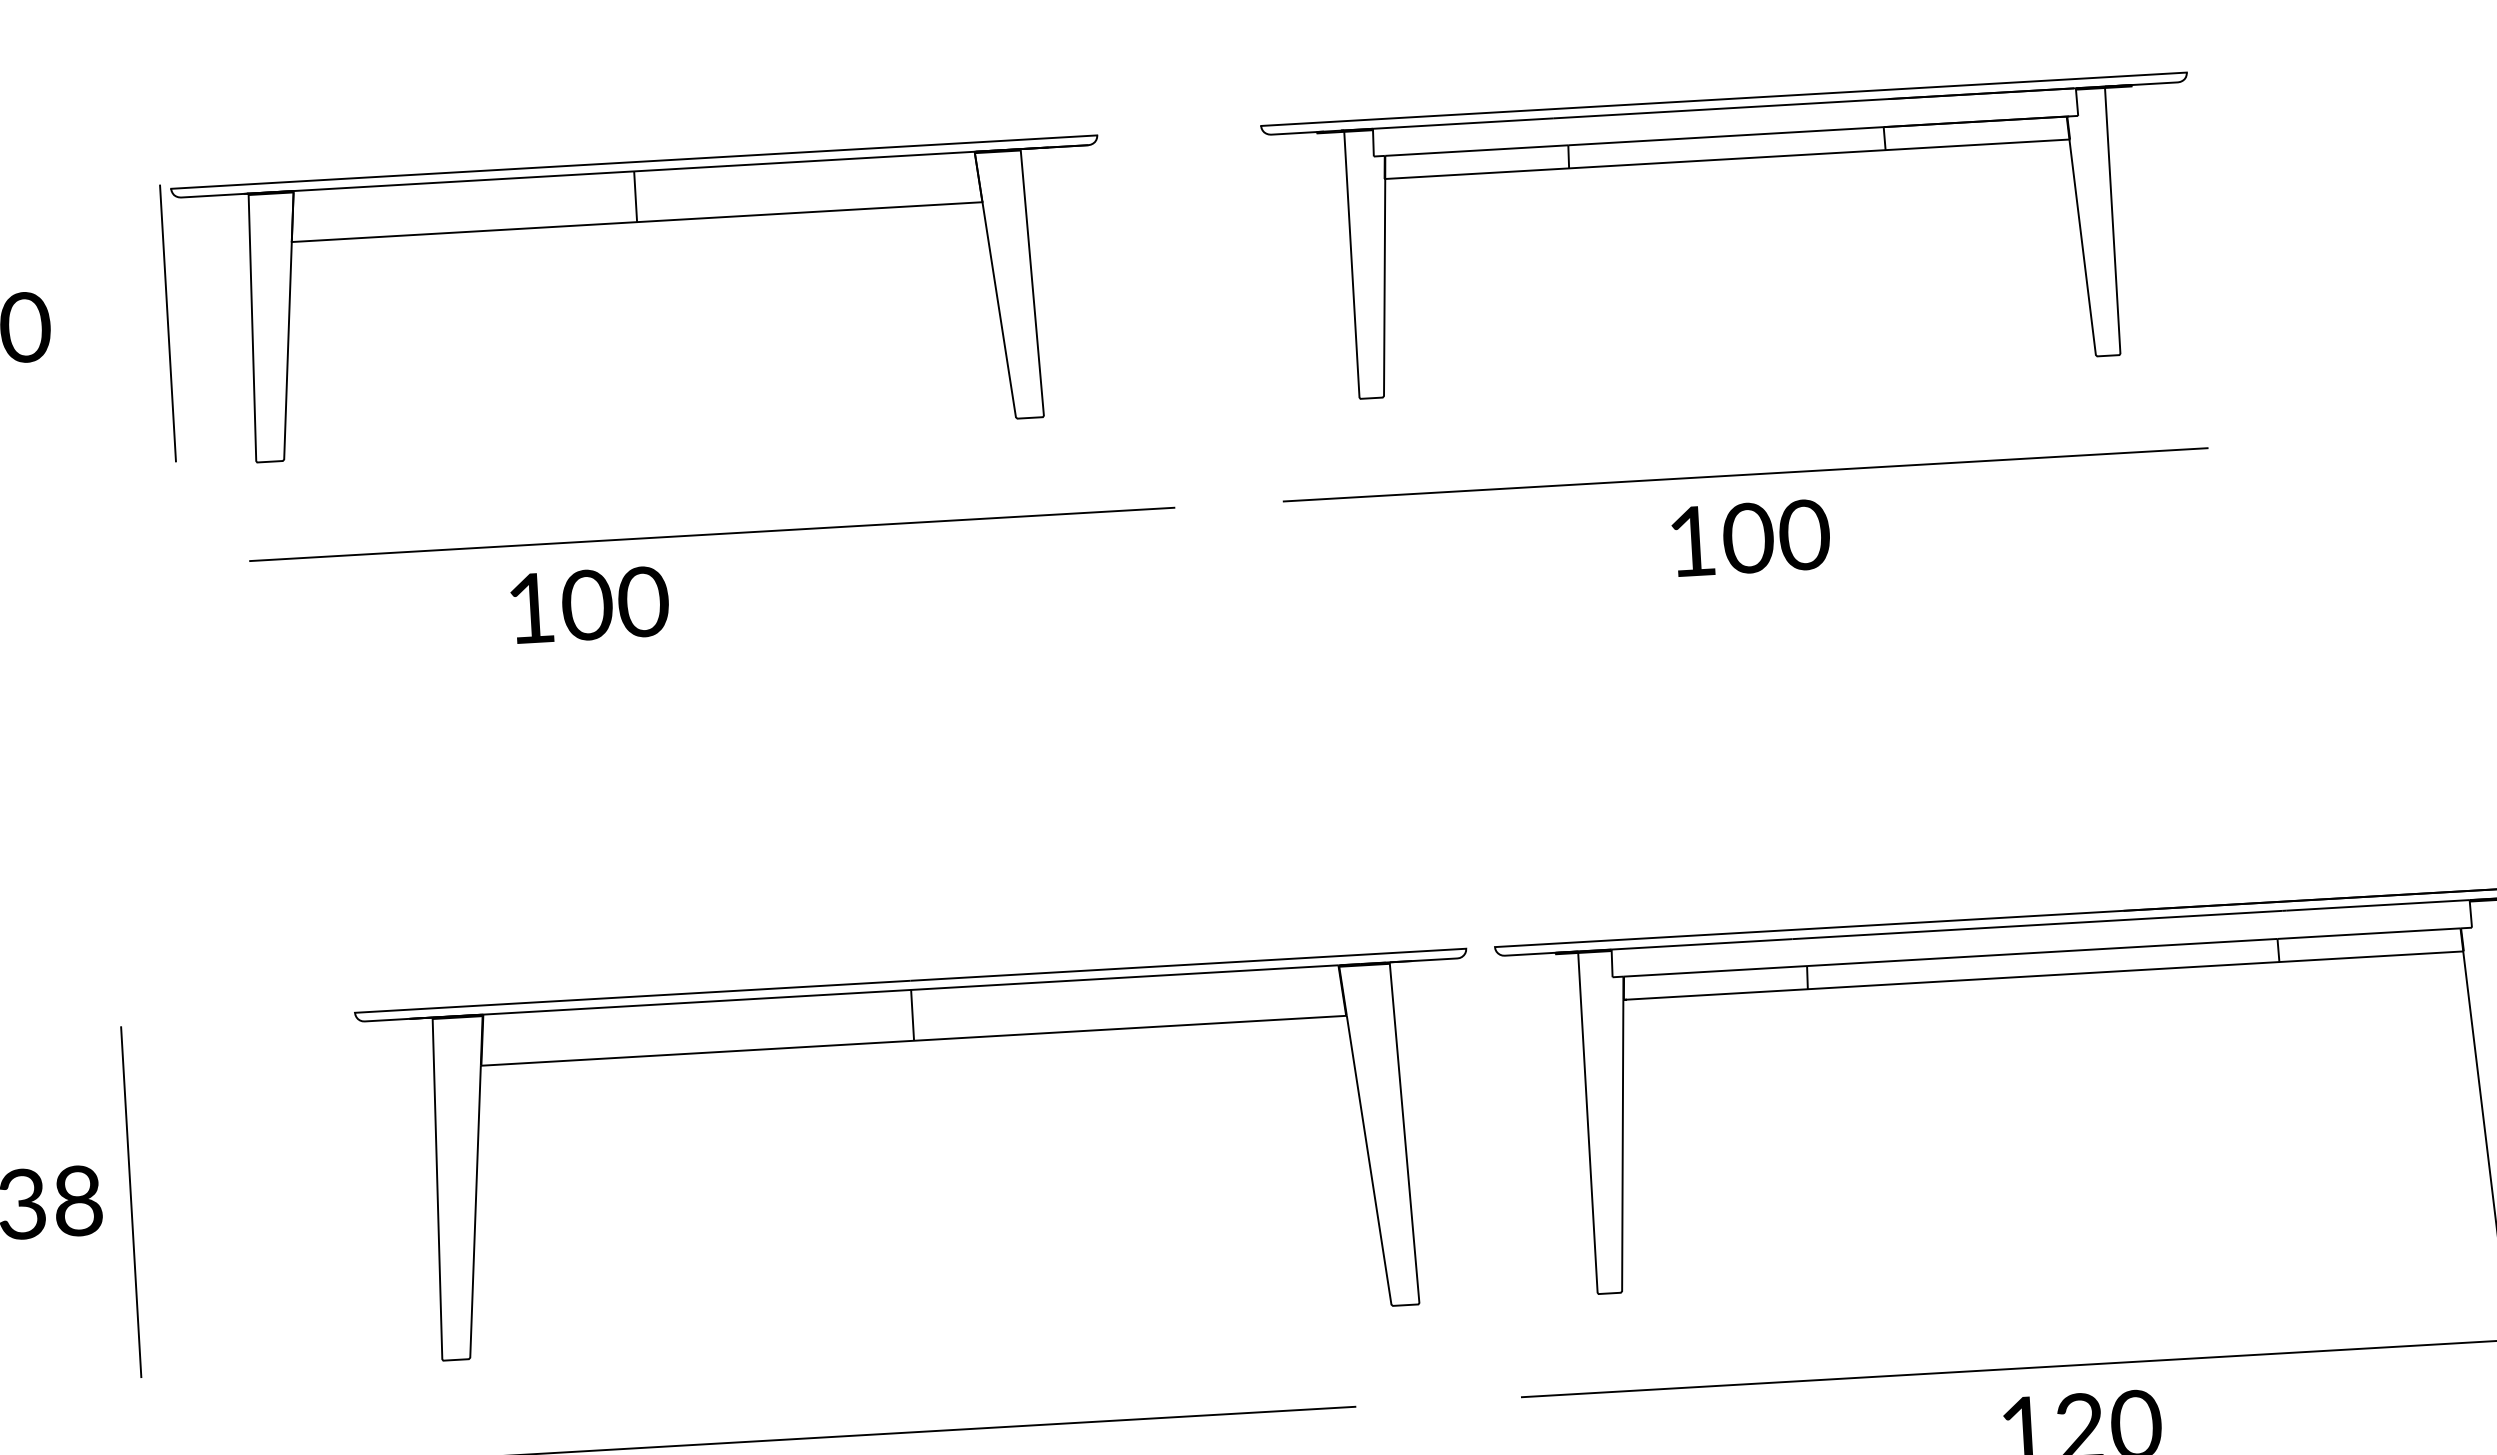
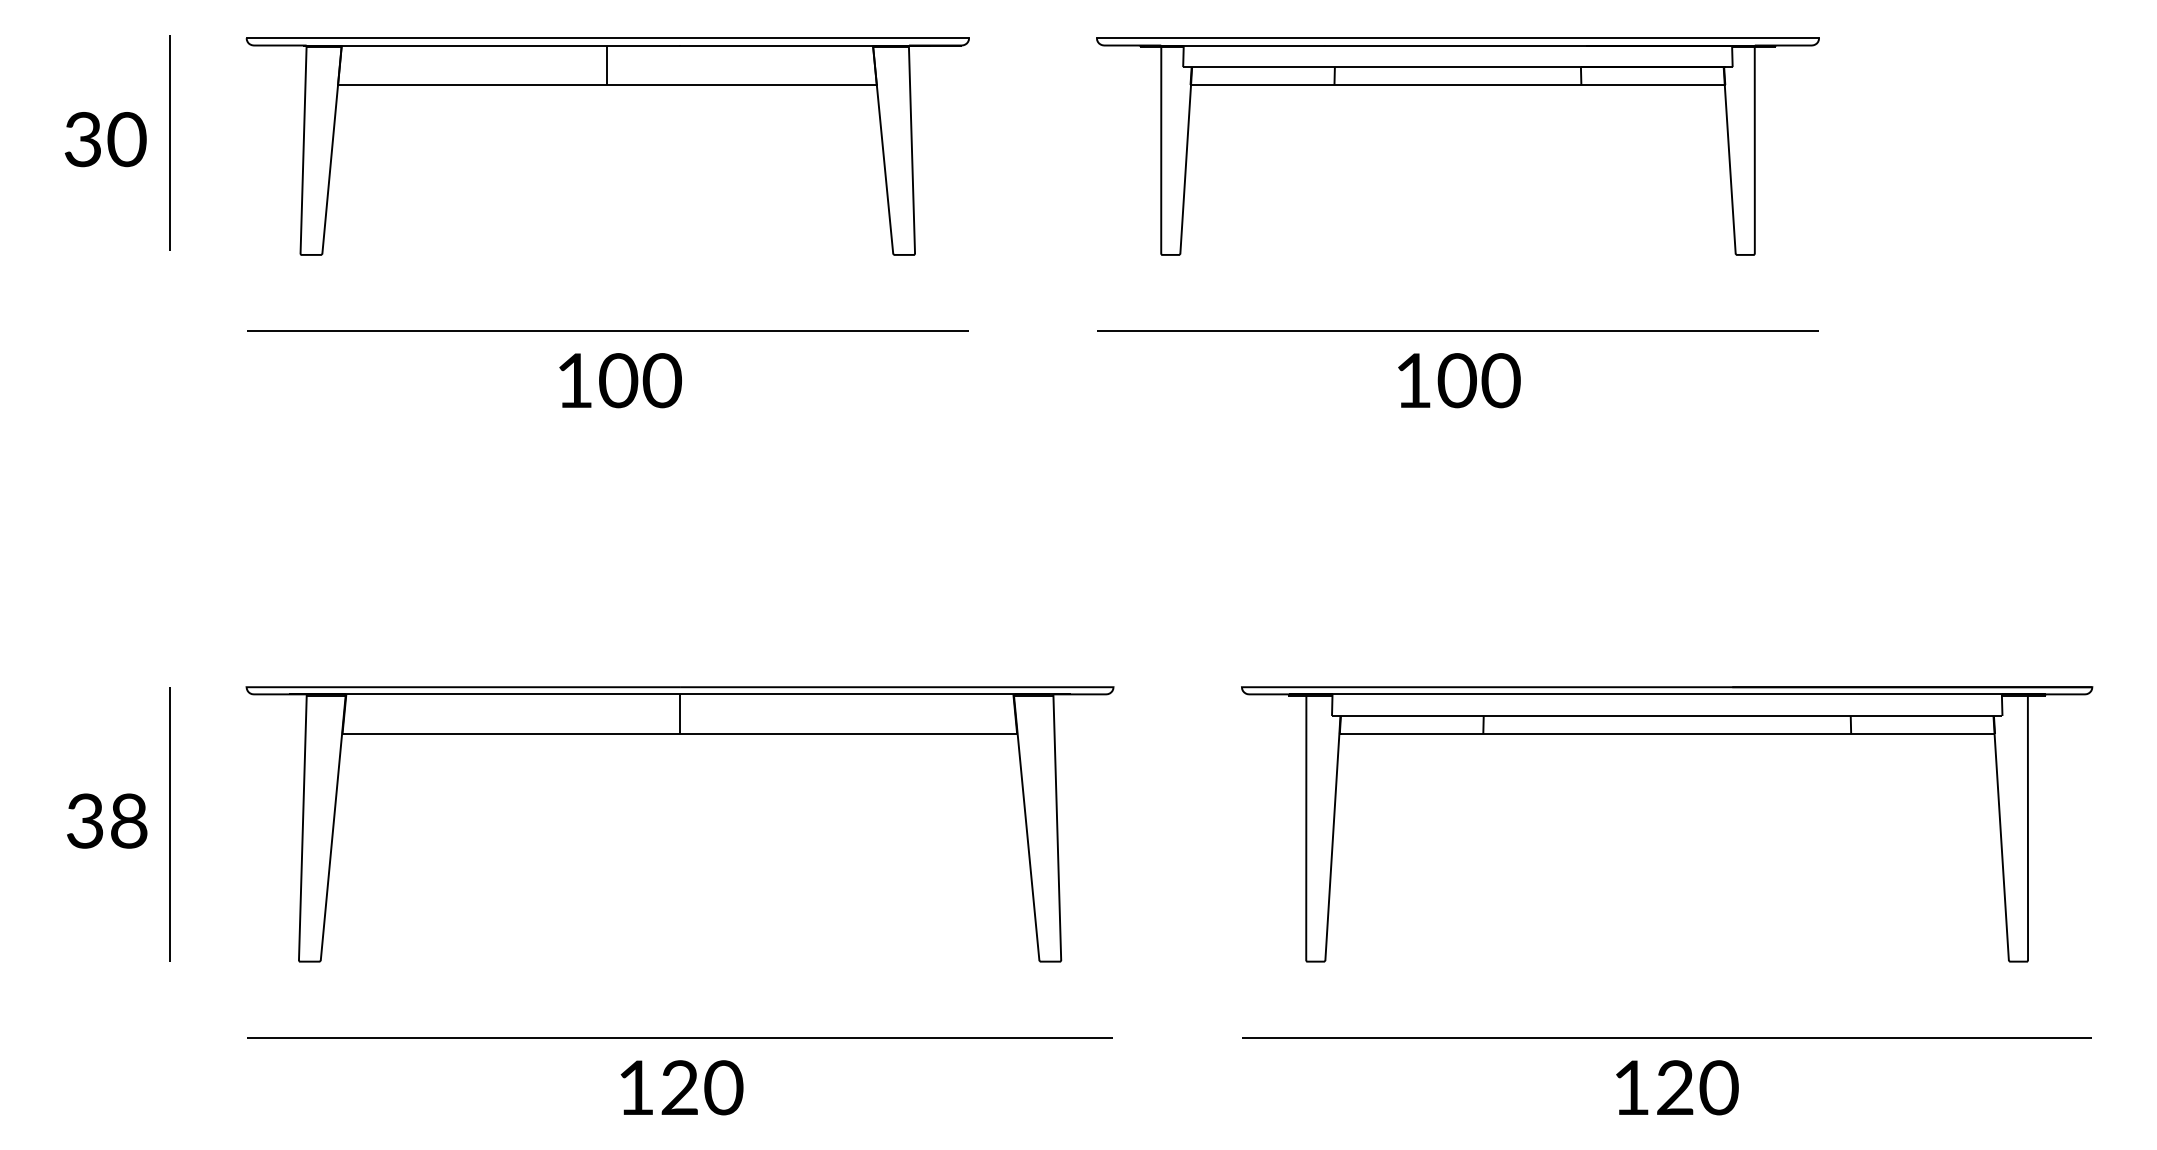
line: (167, 323) -> (169, 142), moved
line: (711, 533) -> (607, 330), moved
text: (589, 604) -> (620, 380), moved
part: (913, 1041) -> (679, 734), moved

